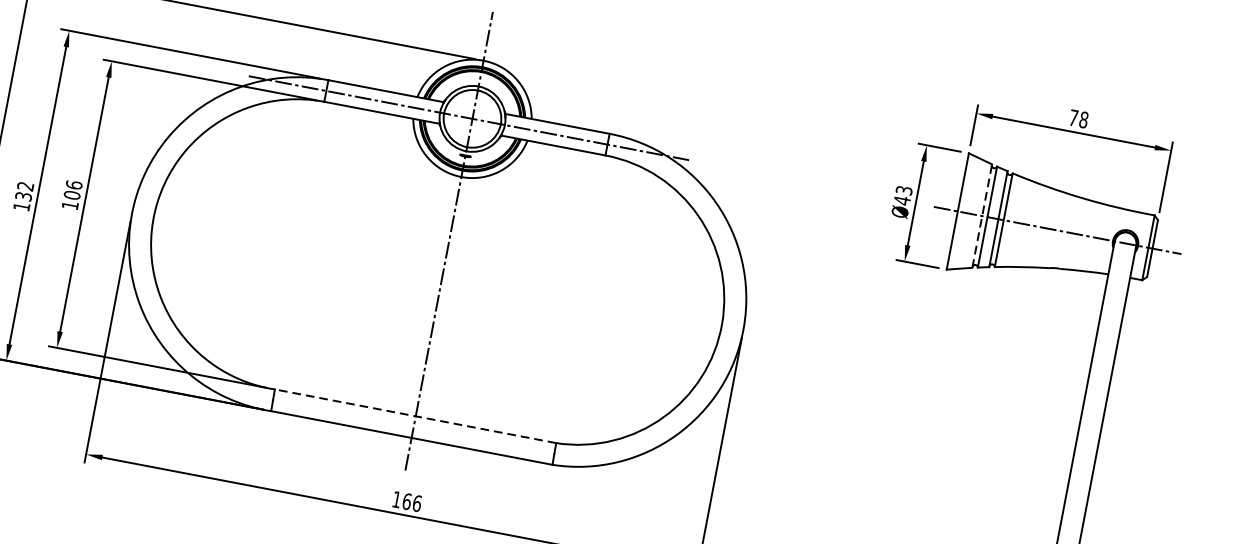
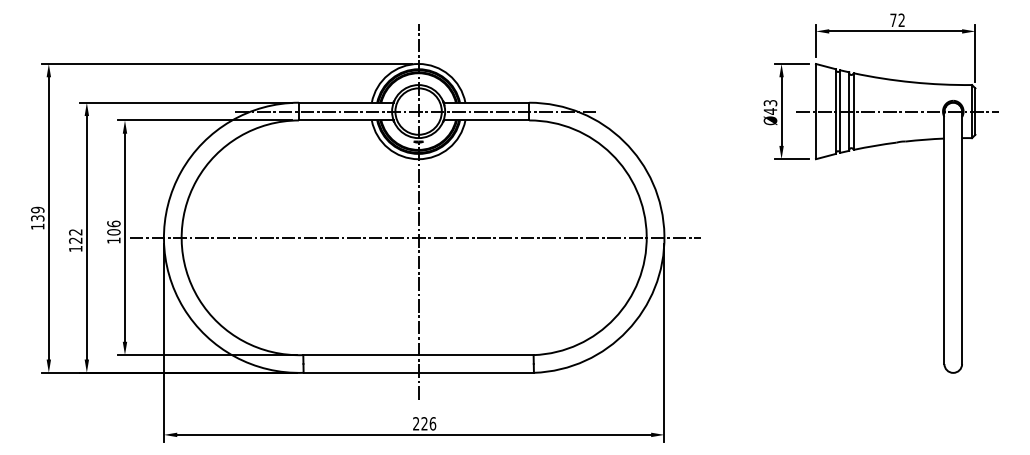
text: (1083, 120) -> (901, 20), 78 -> 72
text: (23, 196) -> (75, 240), 132 -> 122
line: (981, 215) -> (835, 111), dashed -> solid
line: (439, 271) -> (415, 237), added
line: (414, 416) -> (417, 355), dashed -> solid
text: (402, 500) -> (420, 423), 166 -> 226

